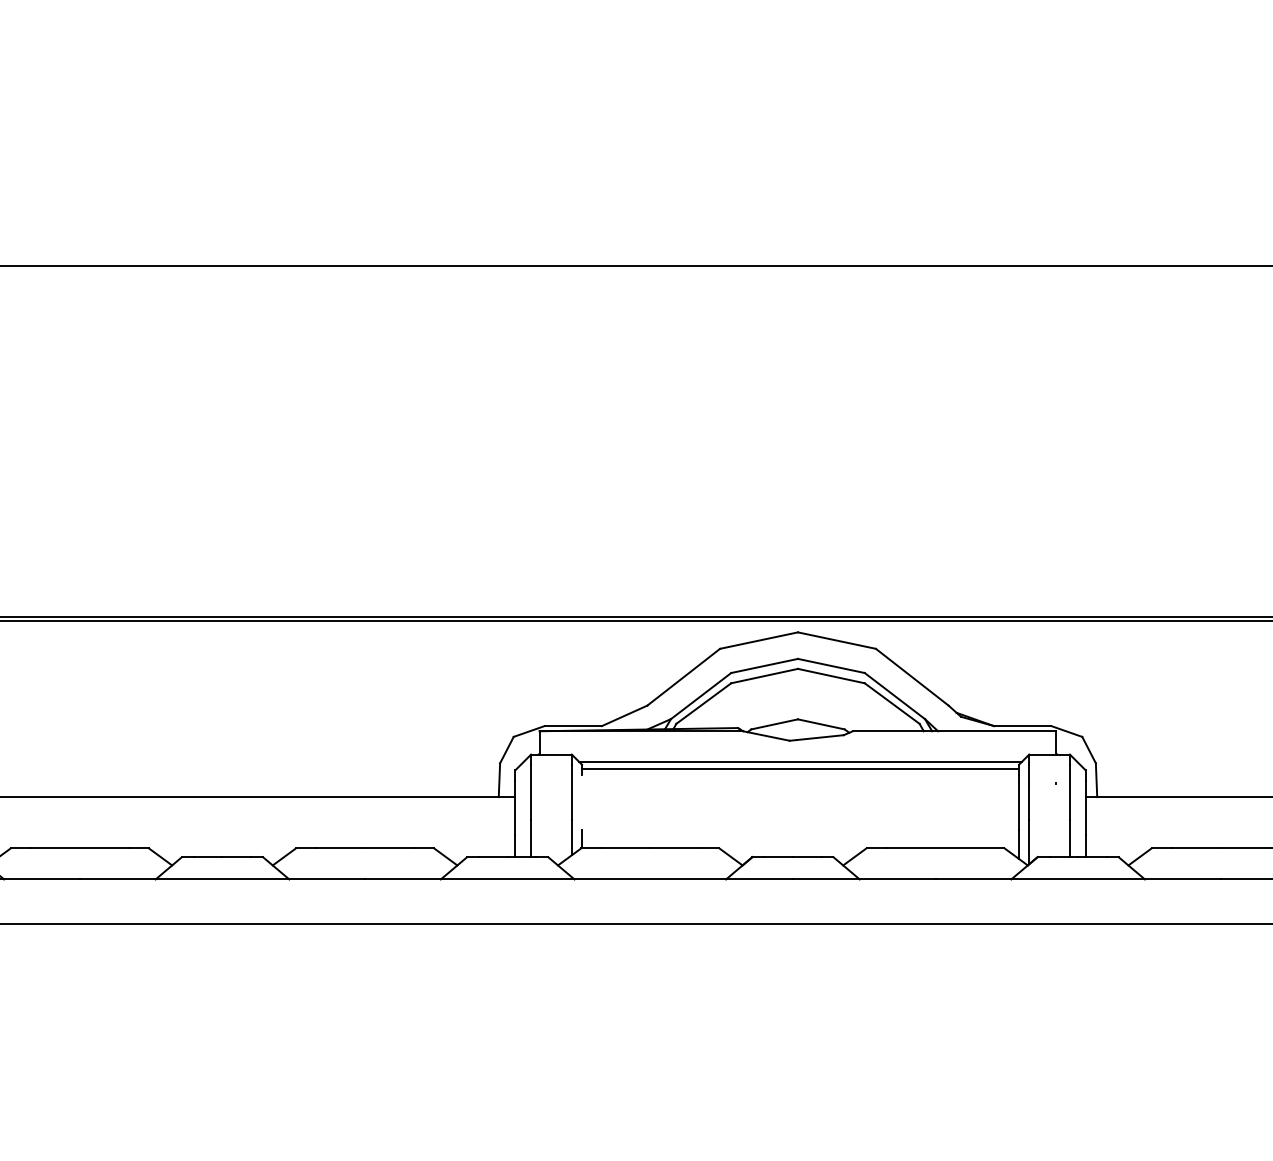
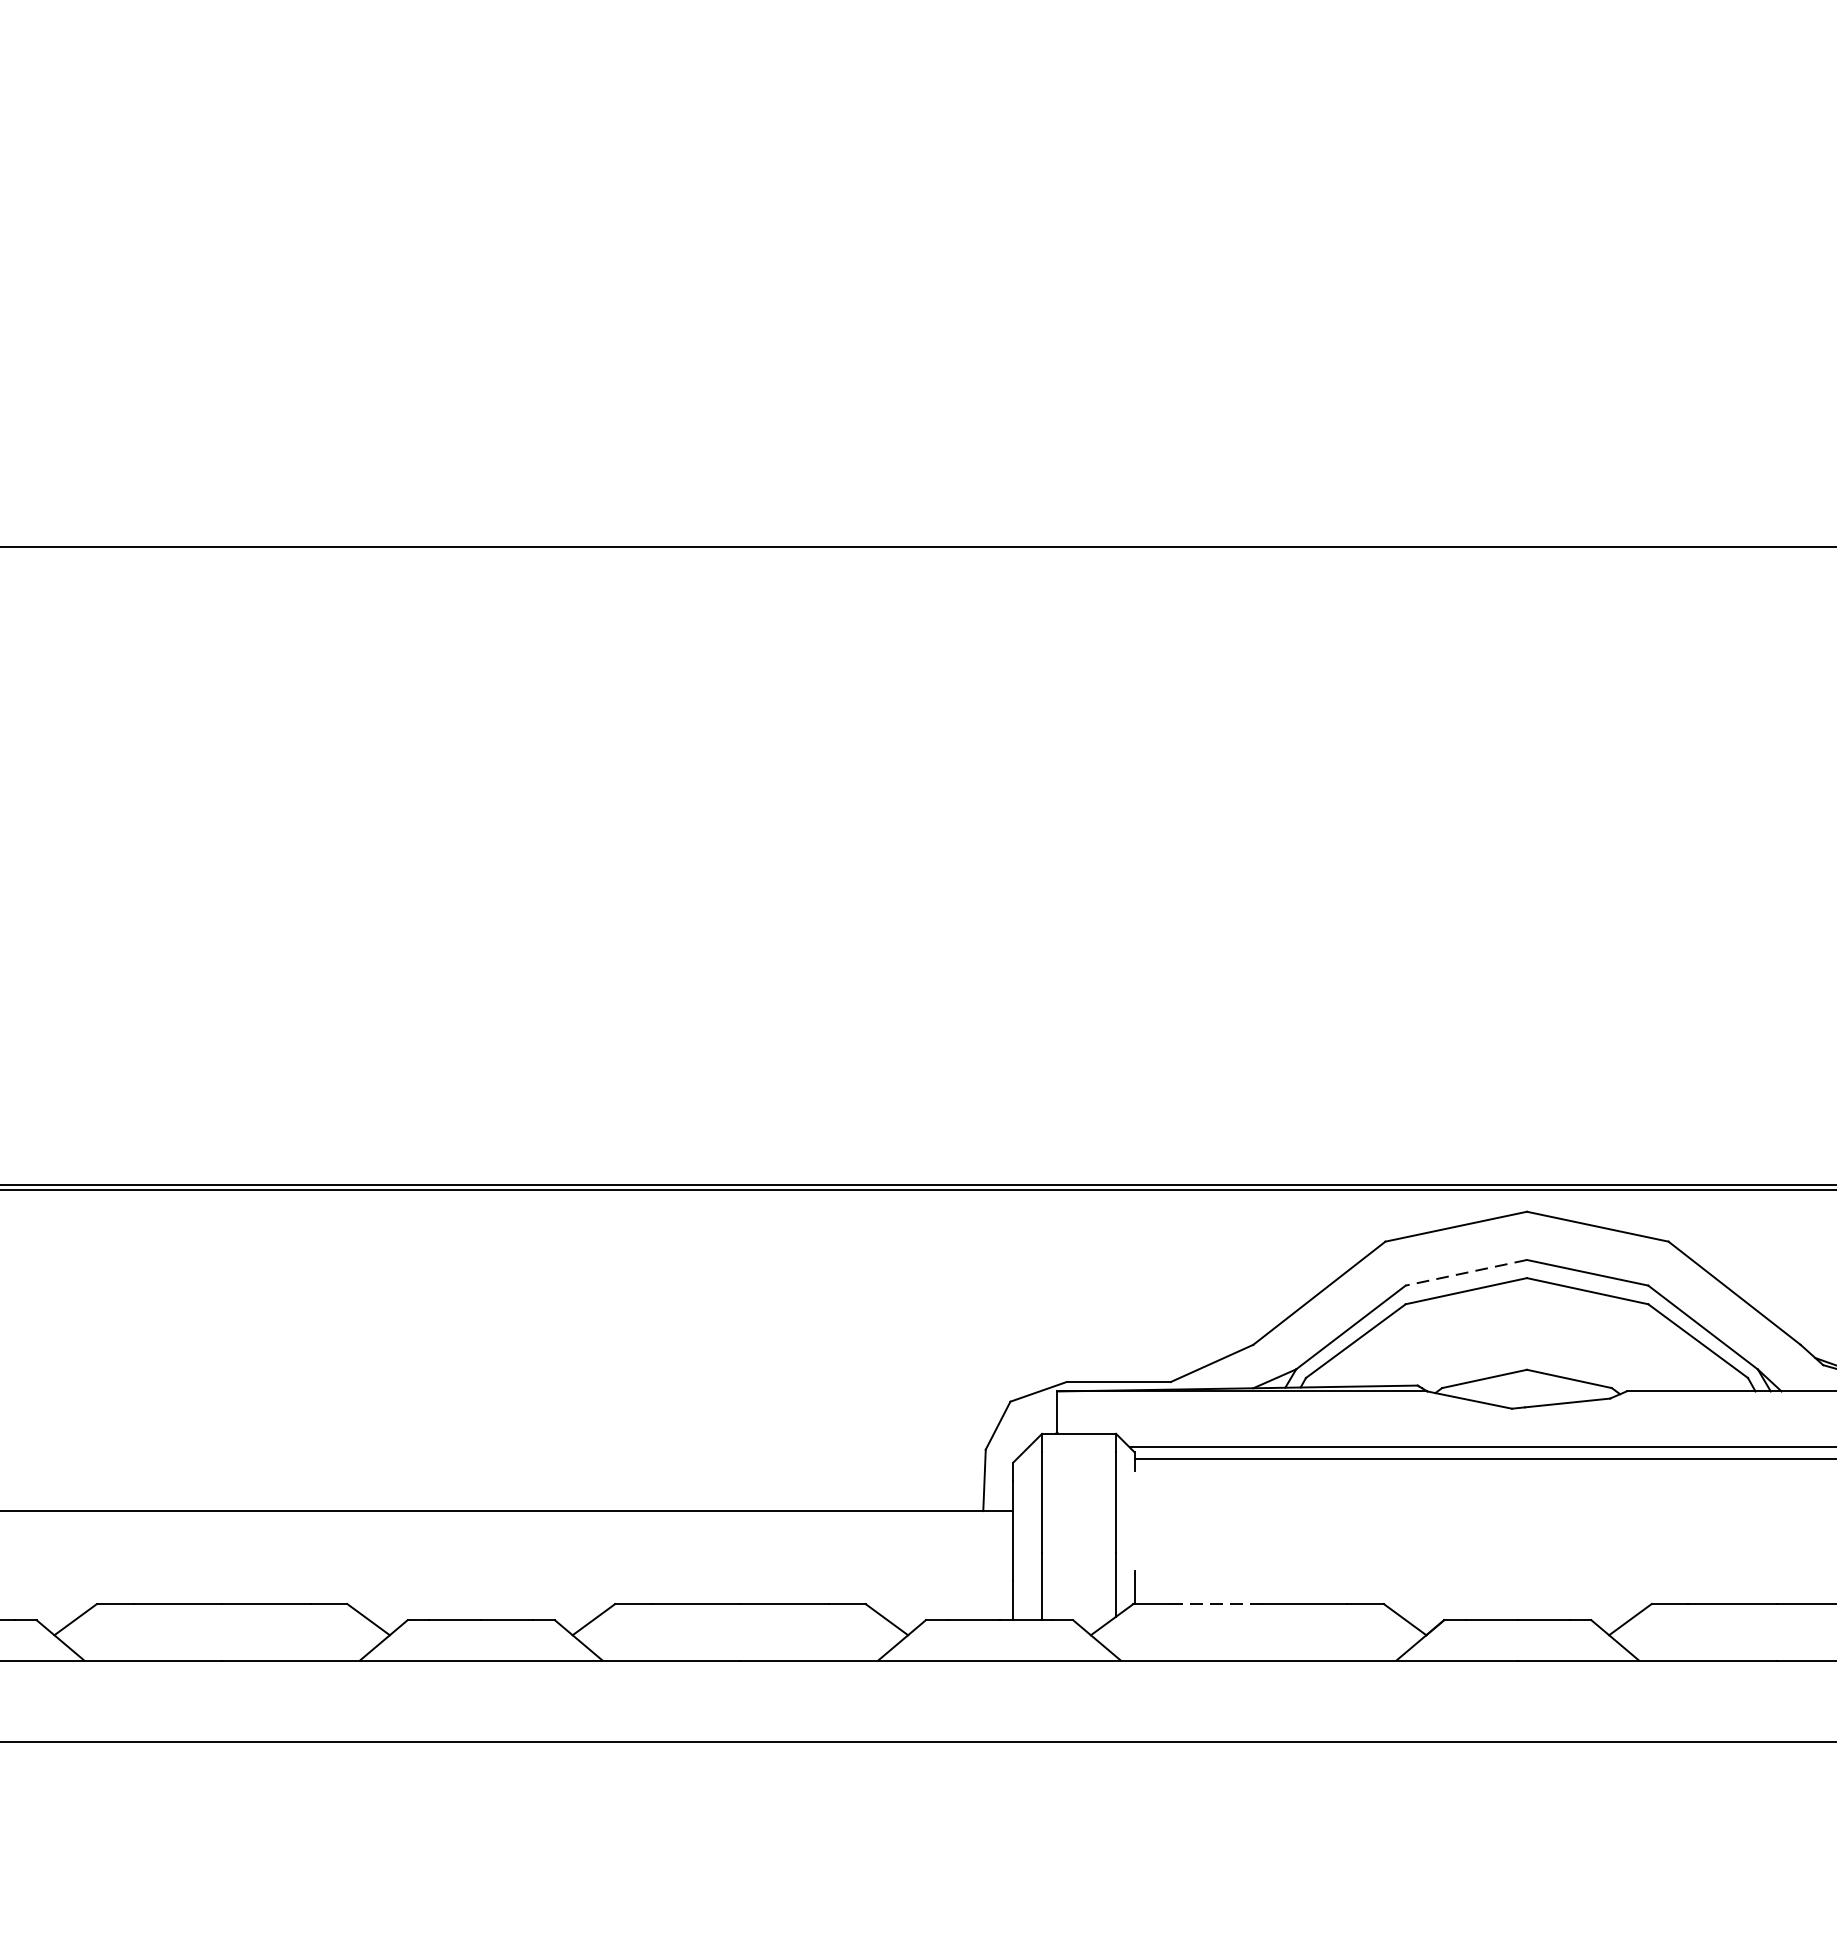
line: (764, 666) -> (1466, 1273), solid -> dashed
line: (626, 848) -> (1215, 1604), solid -> dashed

